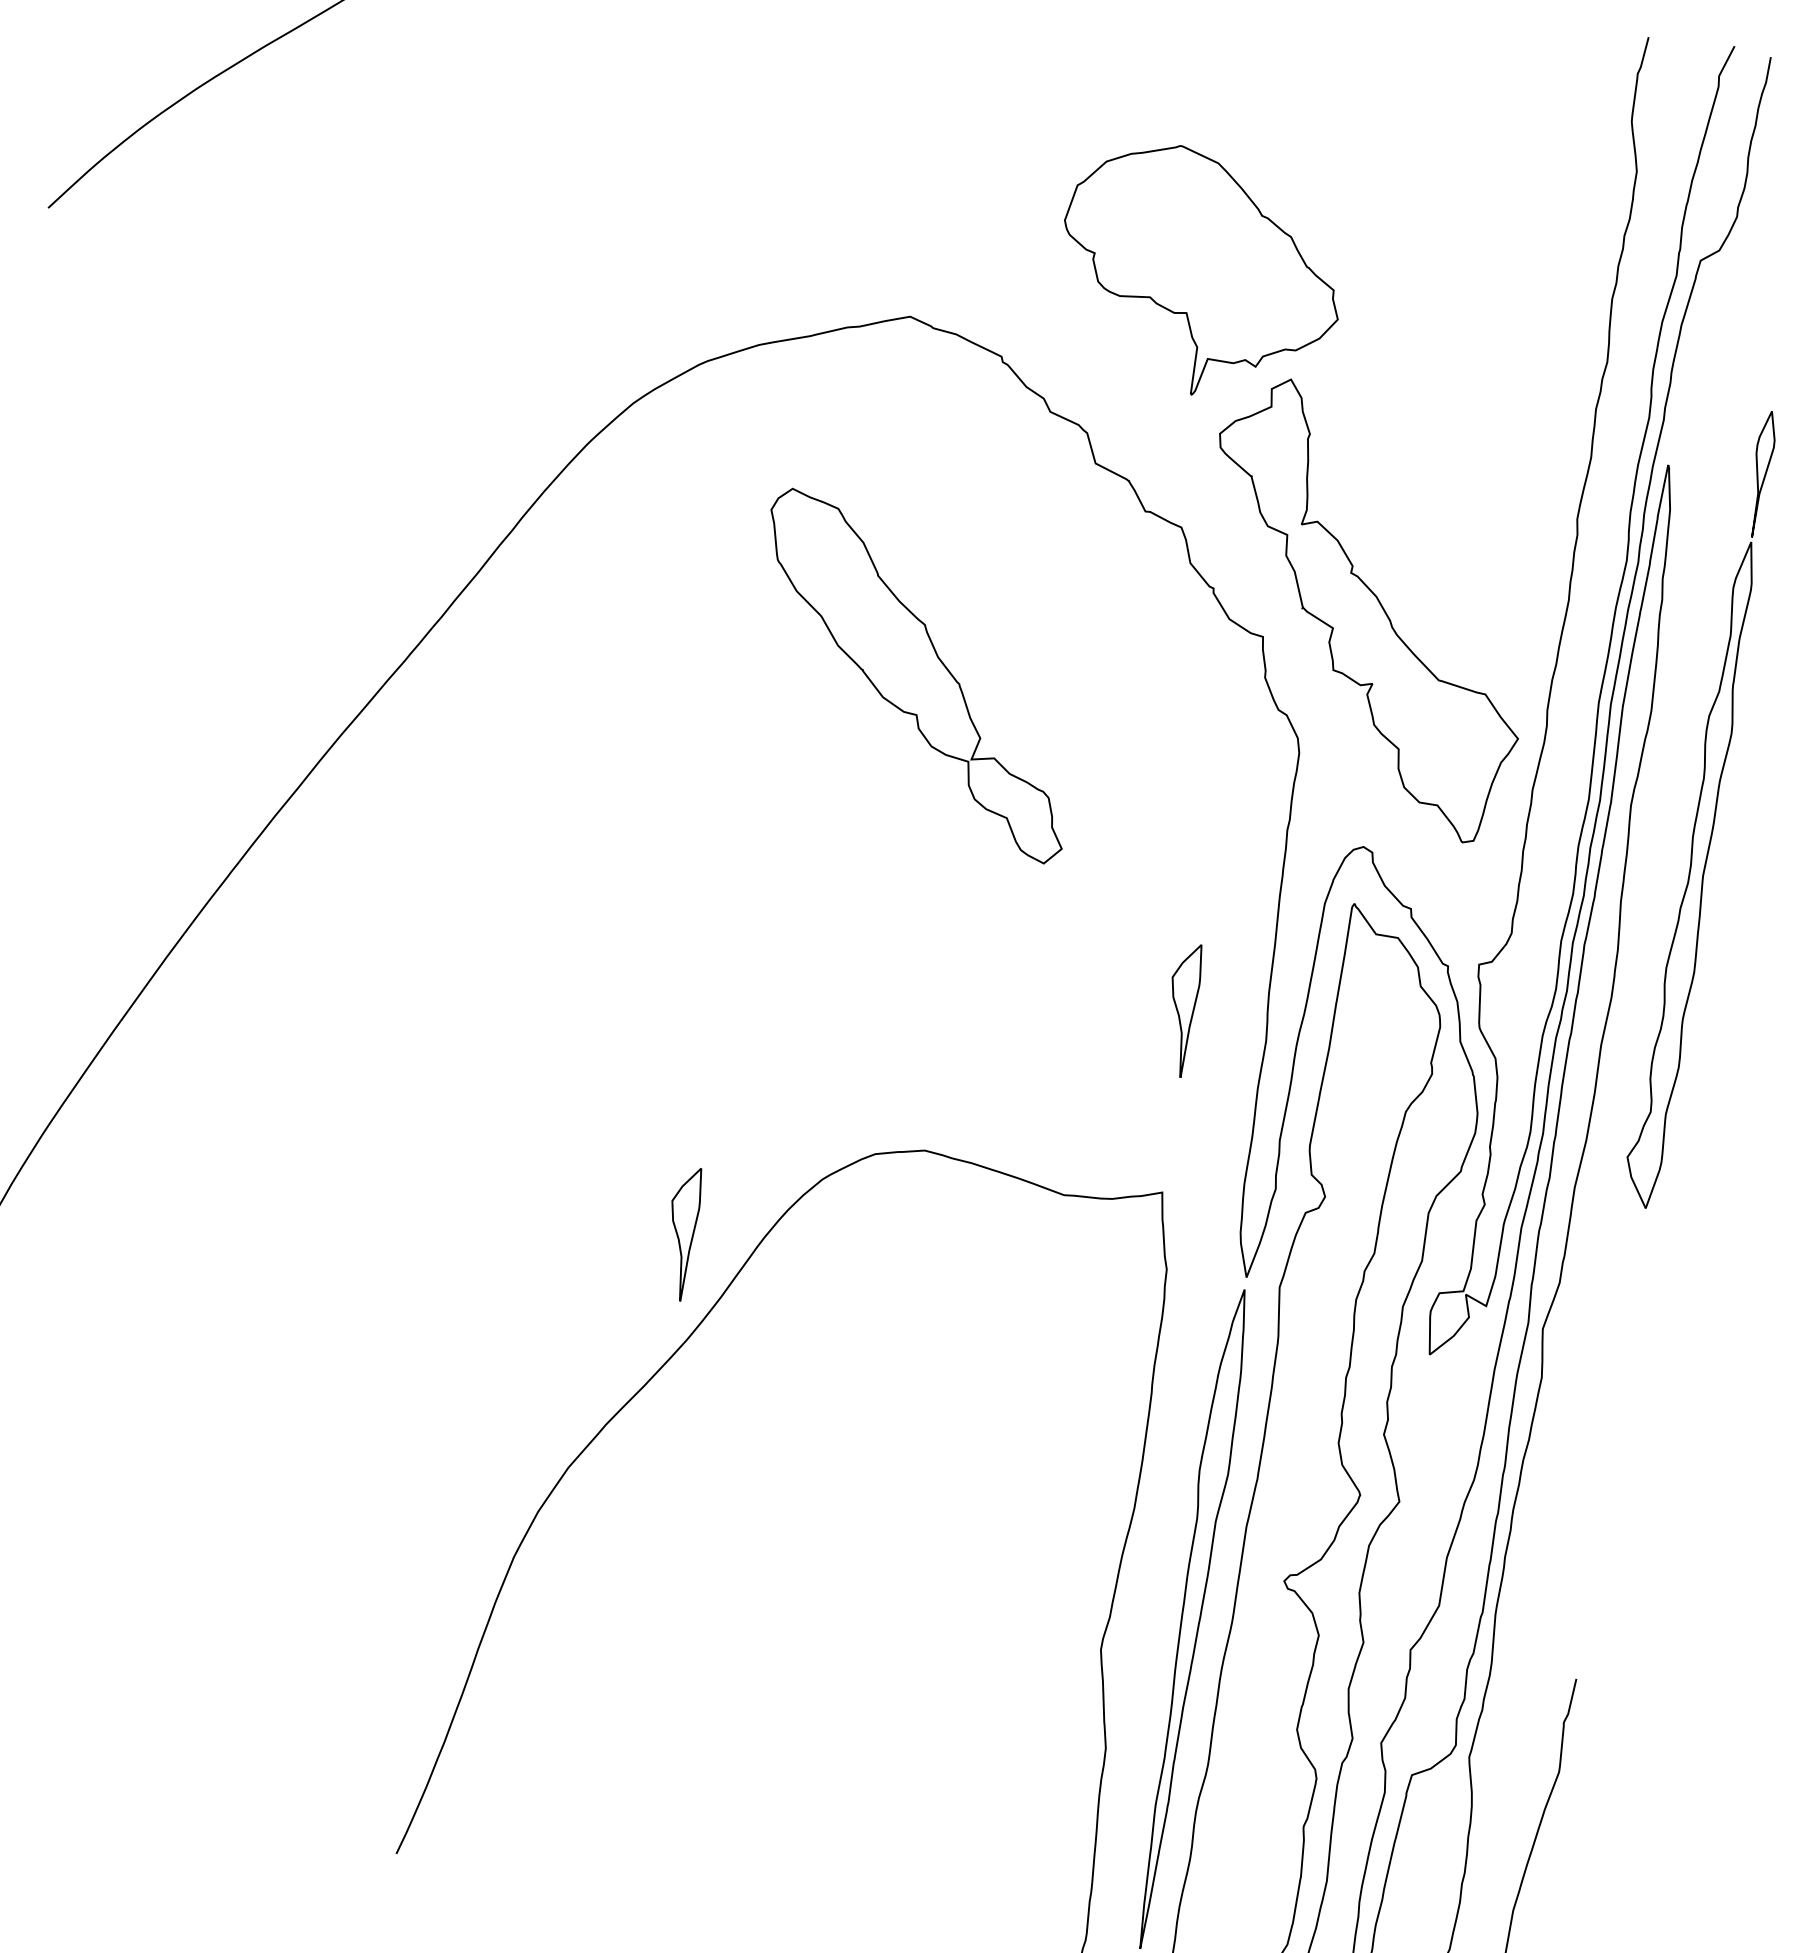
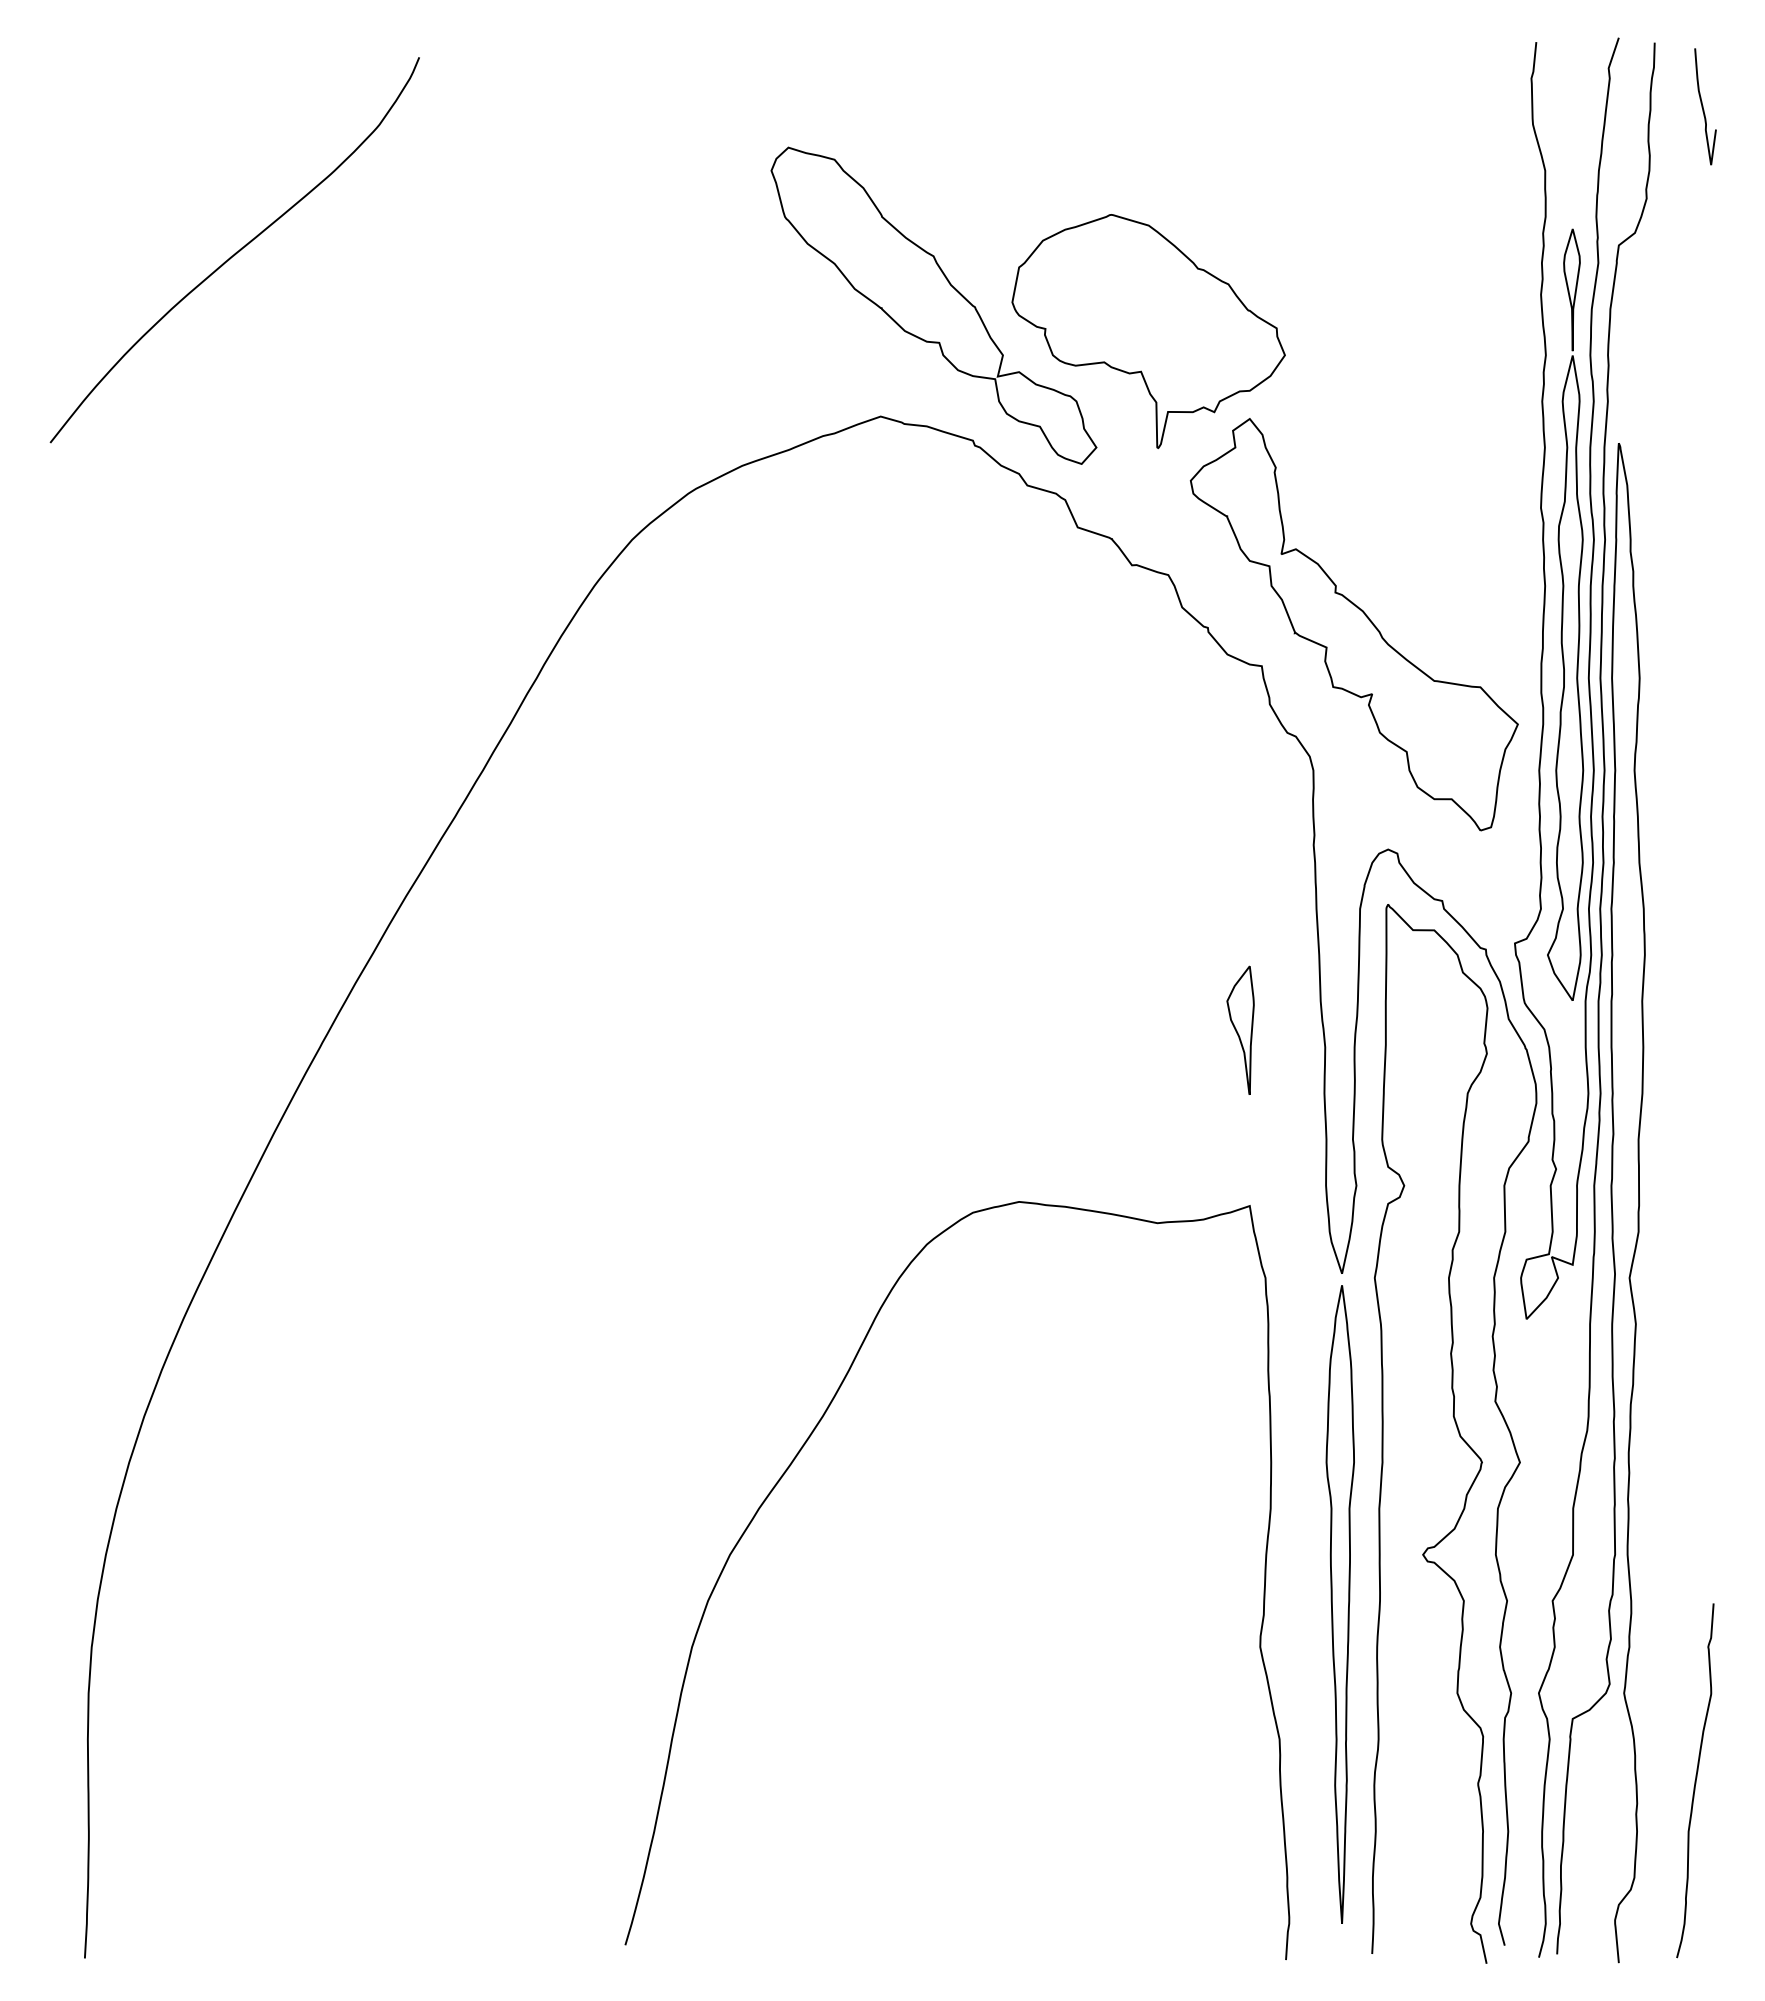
part: (916, 675) -> (933, 305), moved
part: (1701, 808) -> (1565, 614), moved
part: (681, 1232) -> (801, 1315), removed

